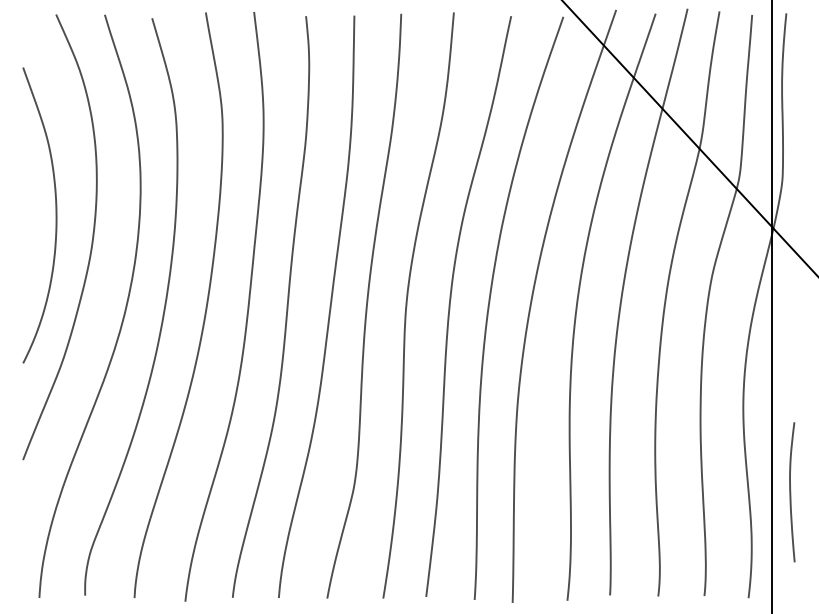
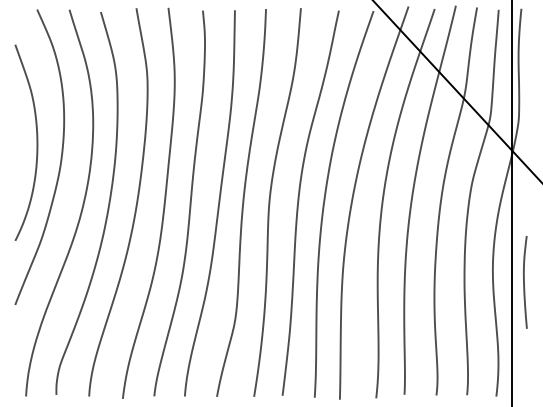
curve: (791, 492) -> (524, 282), moved

